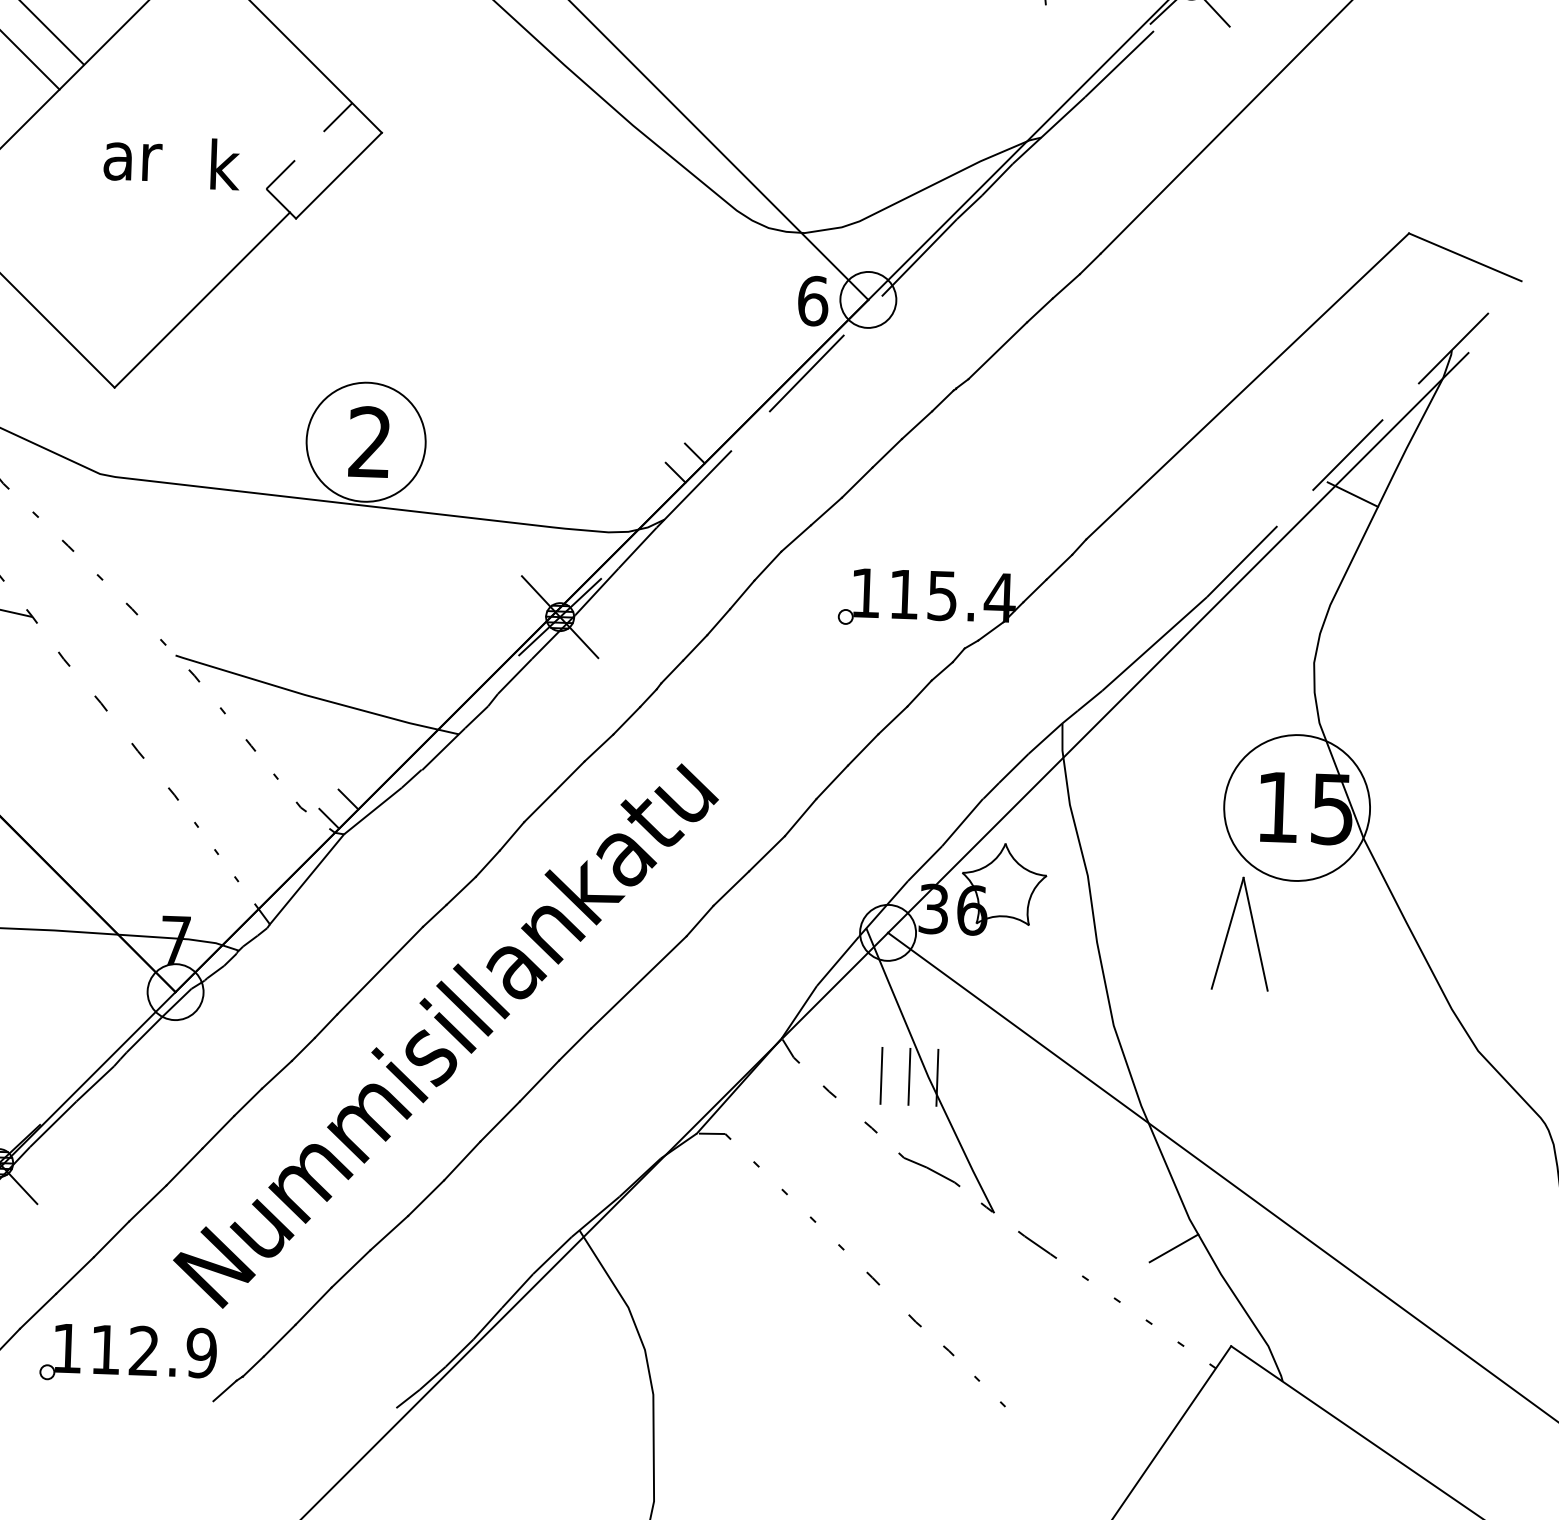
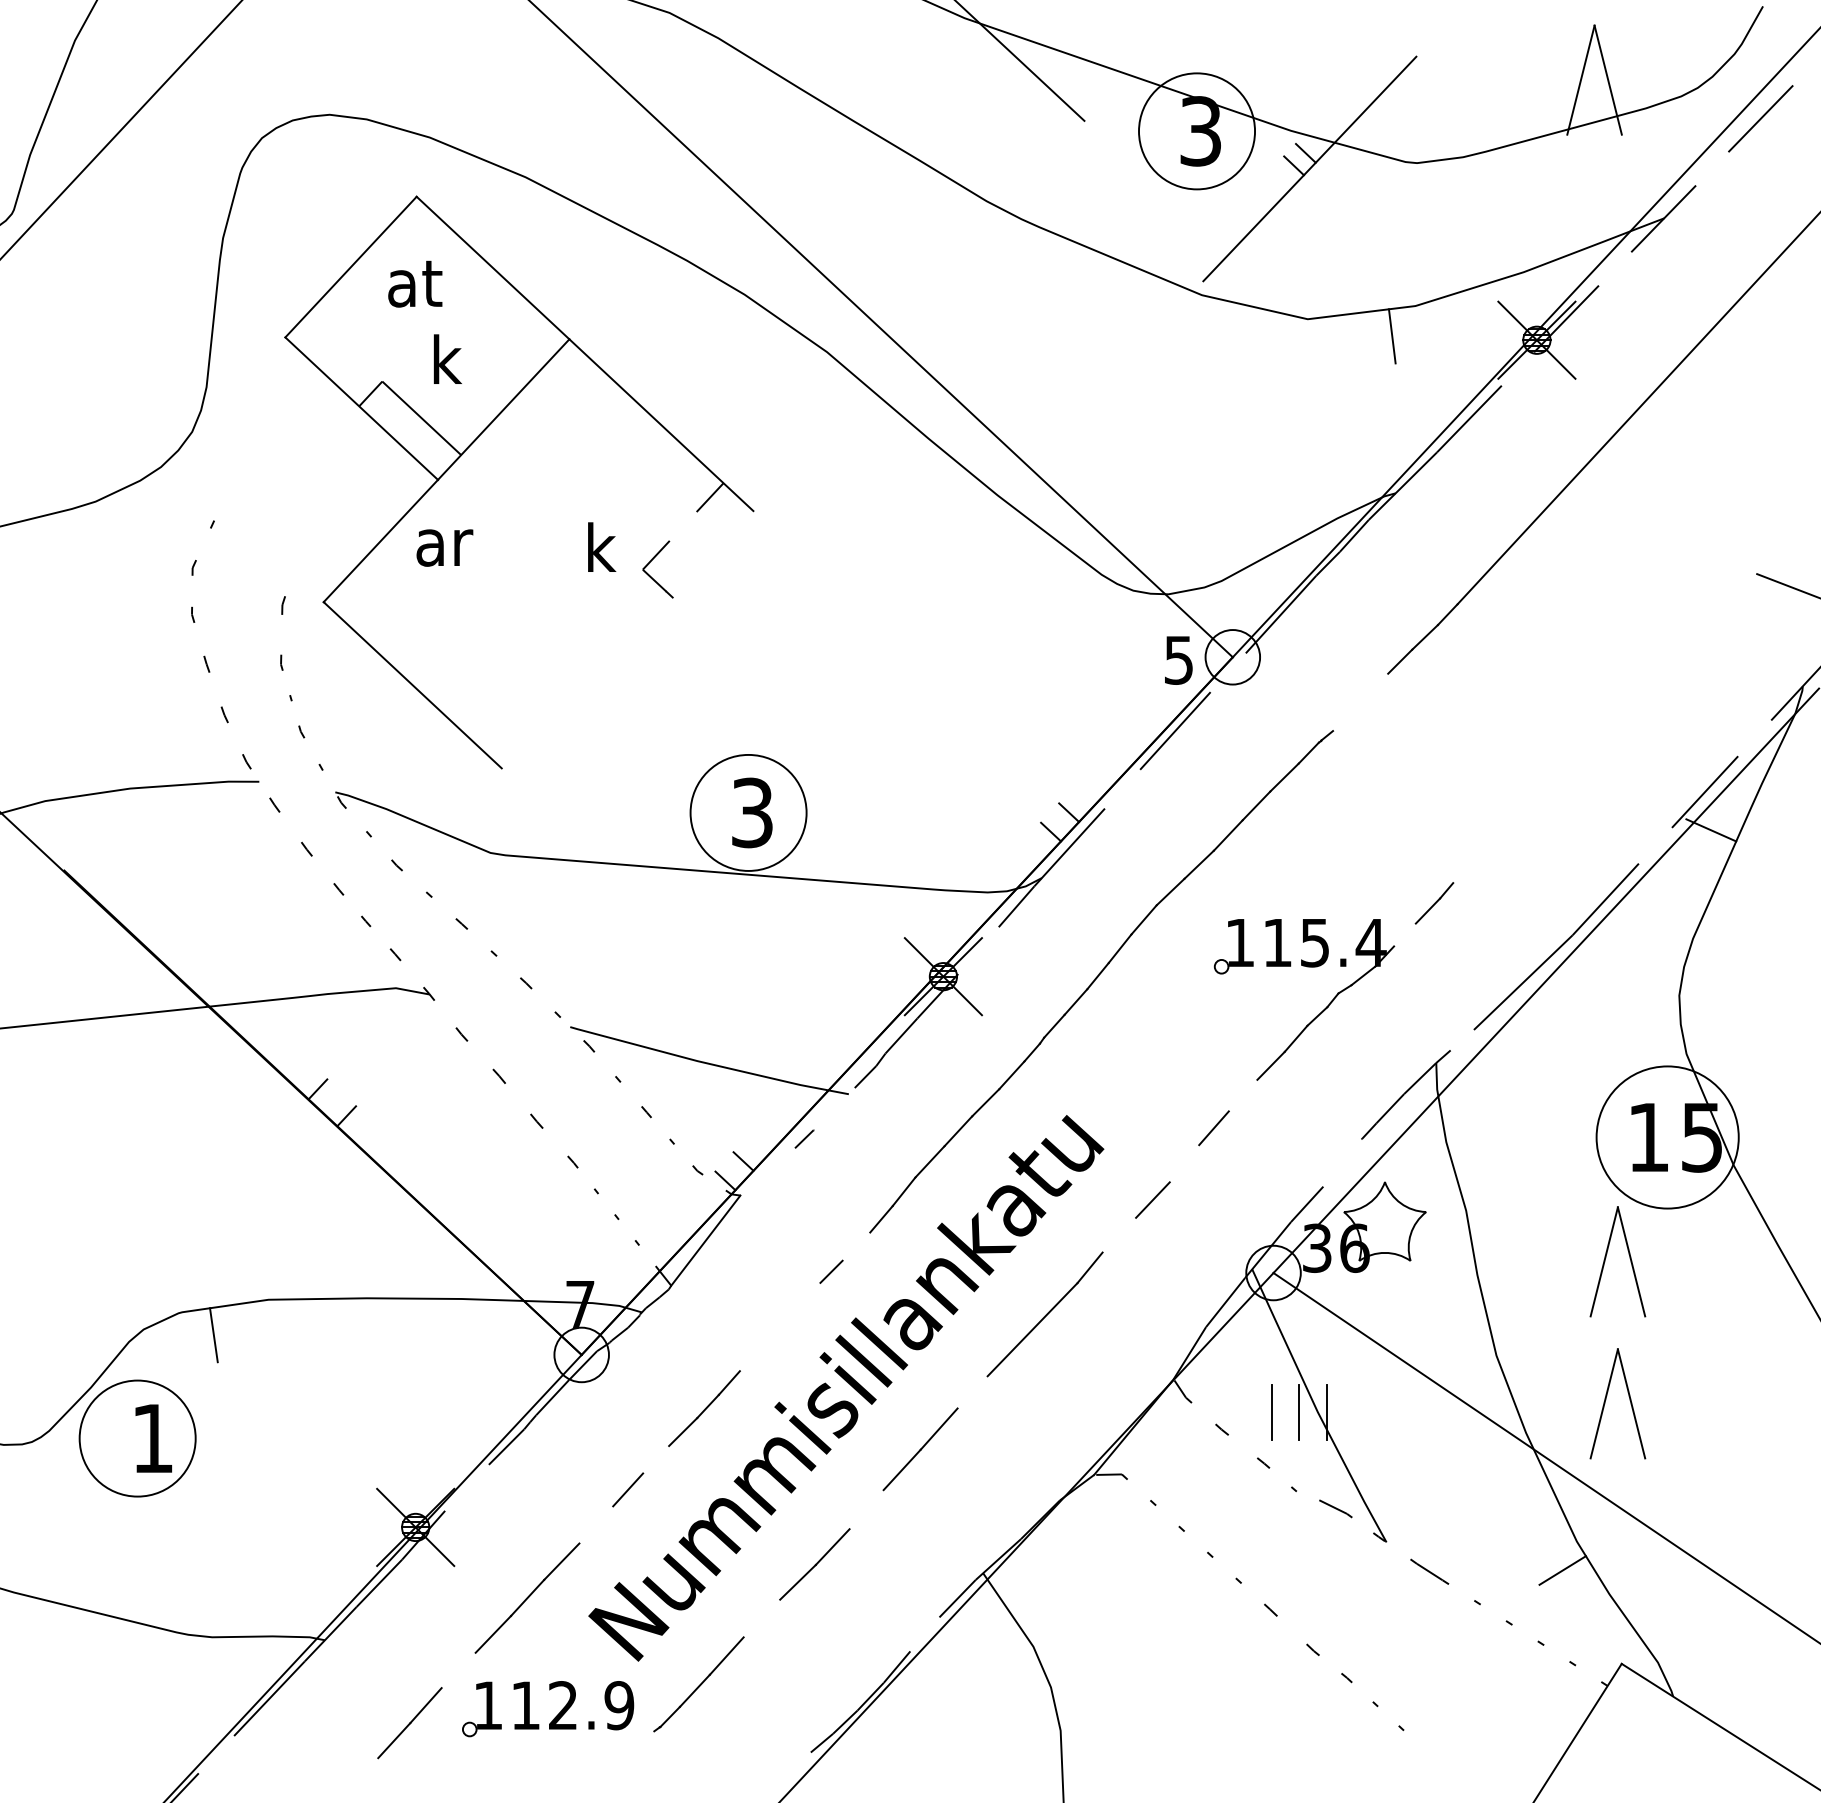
text: (132, 161) -> (444, 547), moved
line: (338, 175) -> (712, 554), removed
line: (201, 299) -> (583, 679), removed
text: (813, 300) -> (1179, 659), 6 -> 5
line: (997, 350) -> (1360, 702), removed
line: (1248, 386) -> (1605, 728), removed
text: (370, 441) -> (752, 812), 2 -> 3
line: (1034, 590) -> (1404, 934), removed
line: (597, 591) -> (978, 950), removed
line: (1089, 700) -> (1461, 1039), removed
line: (443, 749) -> (834, 1109), removed
line: (862, 749) -> (1242, 1095), removed
line: (372, 810) -> (767, 1171), removed
line: (800, 817) -> (1184, 1163), removed
line: (962, 822) -> (1342, 1162), removed
line: (731, 887) -> (1119, 1234), removed
line: (461, 890) -> (856, 1246), removed
line: (379, 970) -> (779, 1326), removed
line: (575, 1044) -> (972, 1392), removed
part: (1224, 1075) -> (1606, 1400), added
line: (248, 1102) -> (656, 1459), removed
line: (52, 1123) -> (466, 1487), removed
line: (462, 1160) -> (866, 1509), removed
line: (914, 1162) -> (1307, 1495), removed
line: (184, 1166) -> (596, 1524), removed
line: (350, 1268) -> (761, 1618), removed
line: (517, 1291) -> (924, 1634), removed
line: (37, 1311) -> (458, 1670), removed
line: (225, 1390) -> (643, 1741), removed

